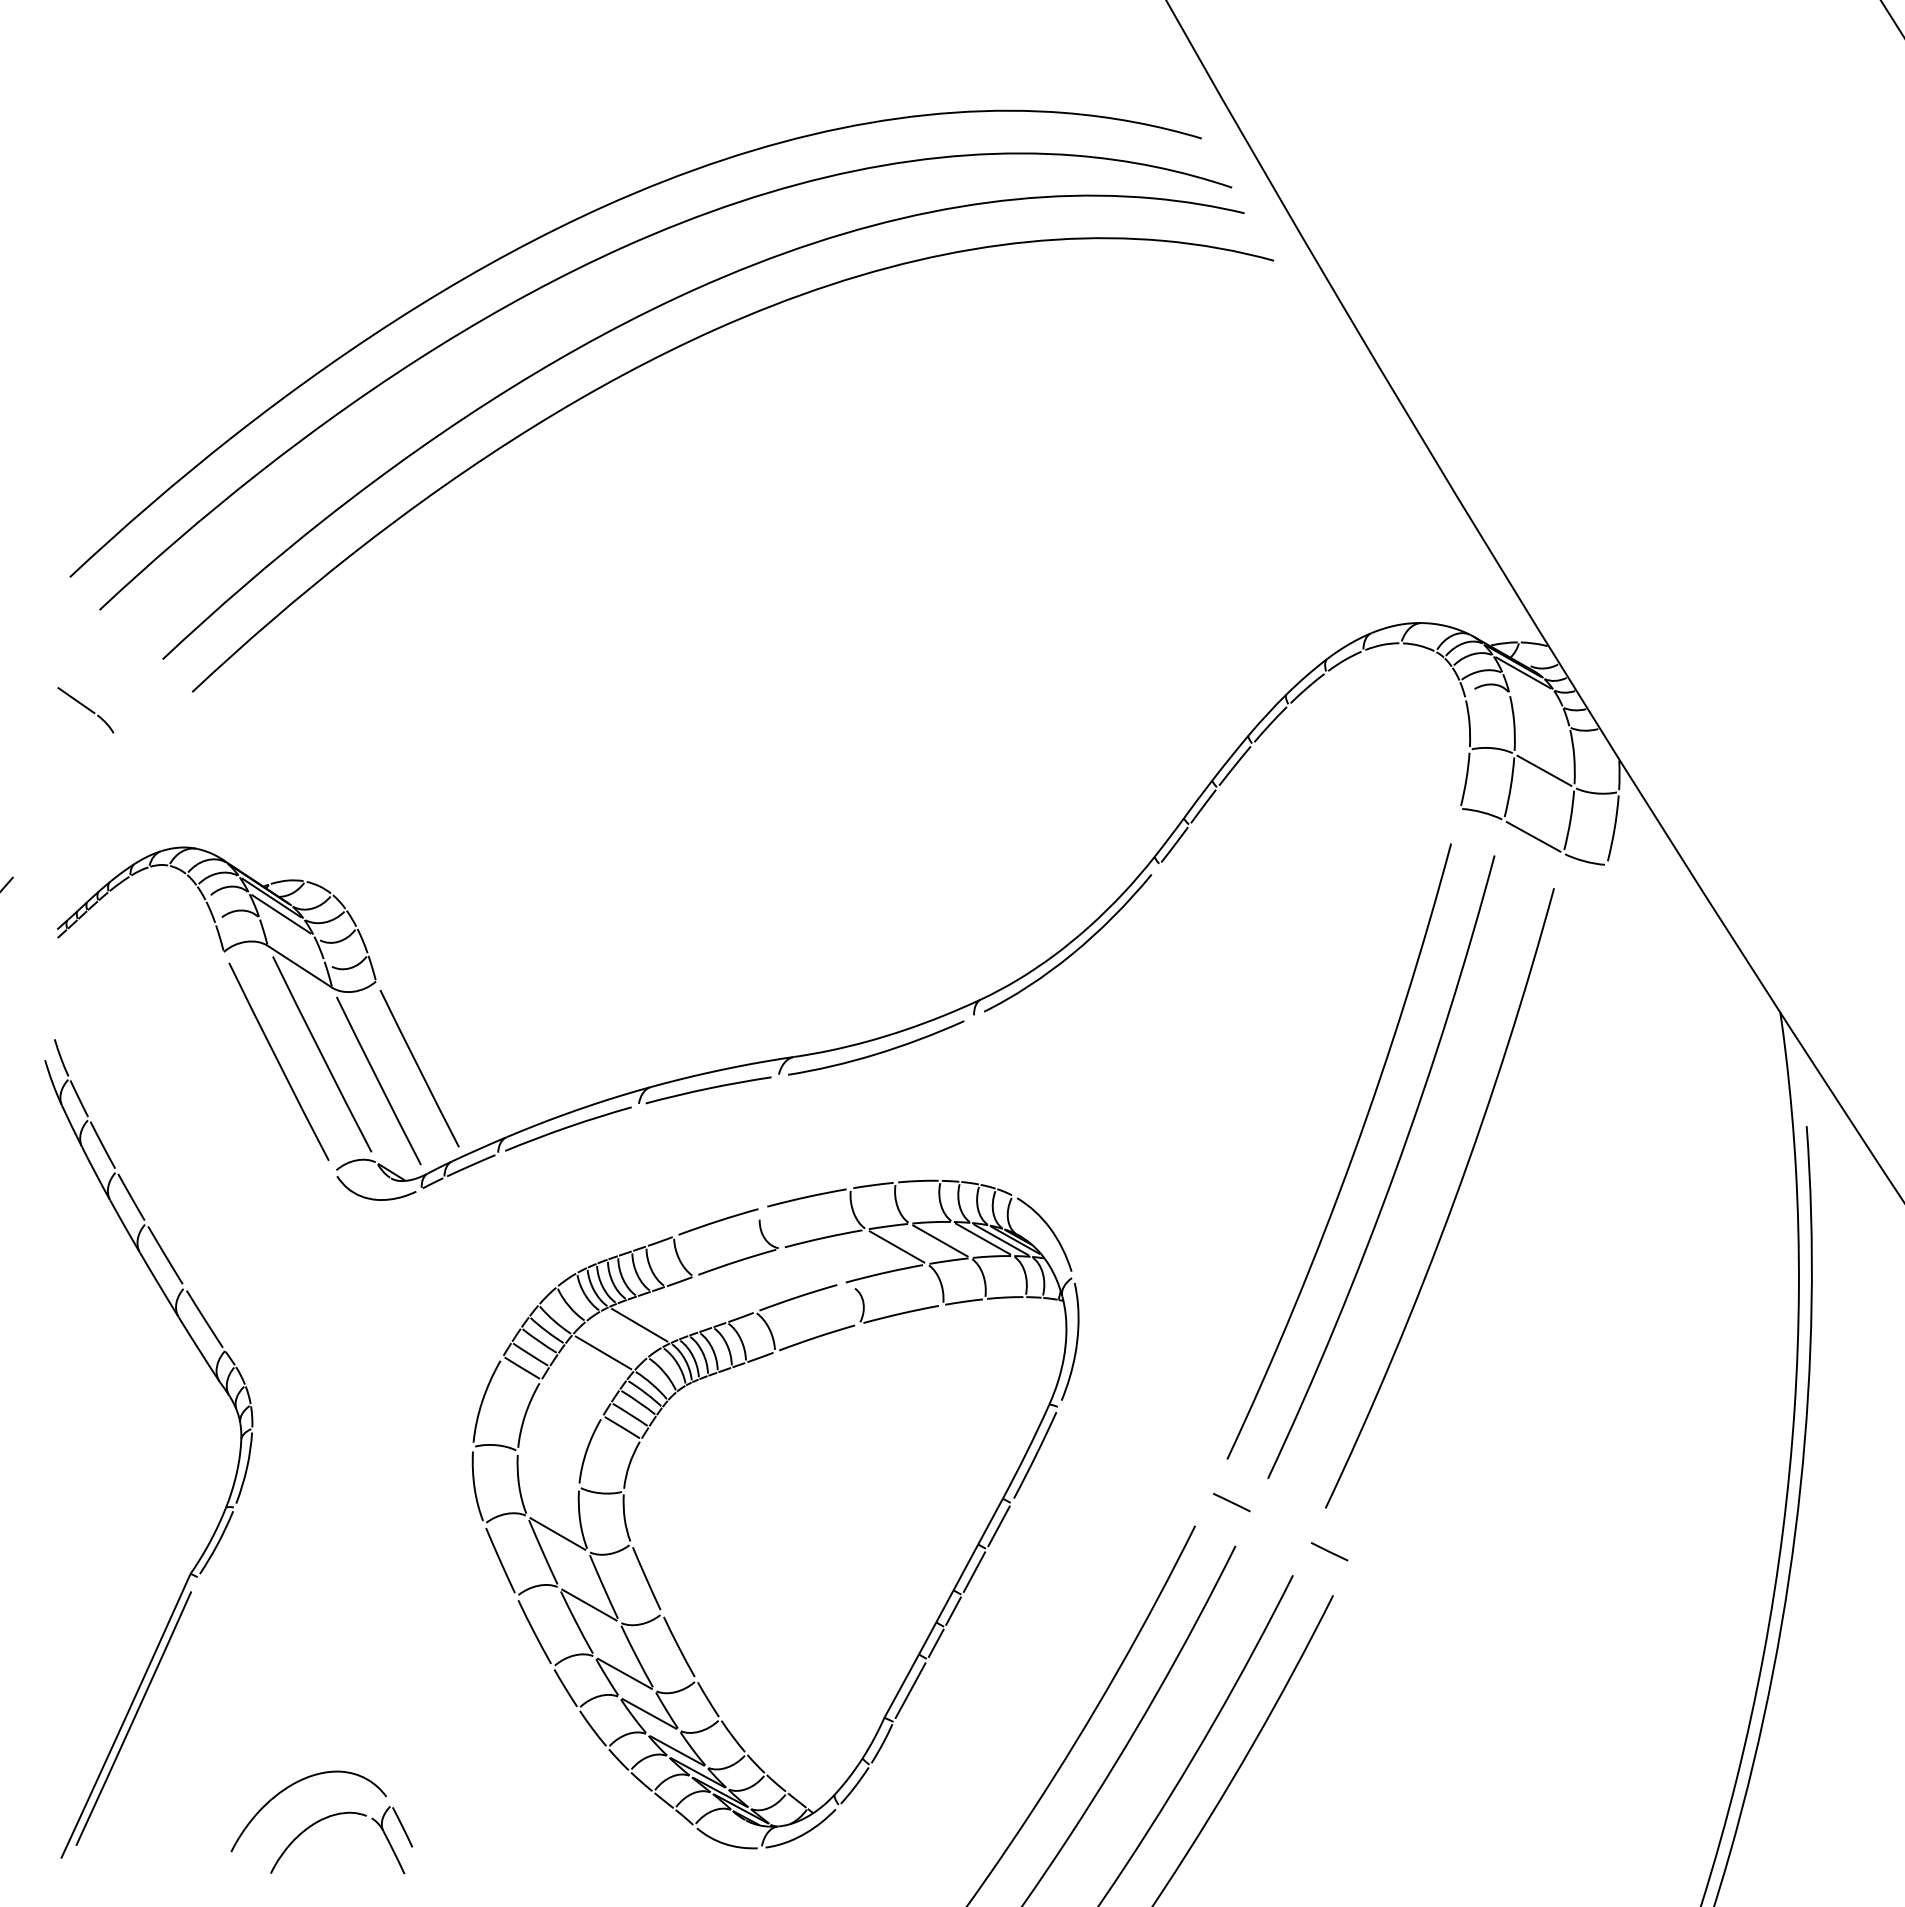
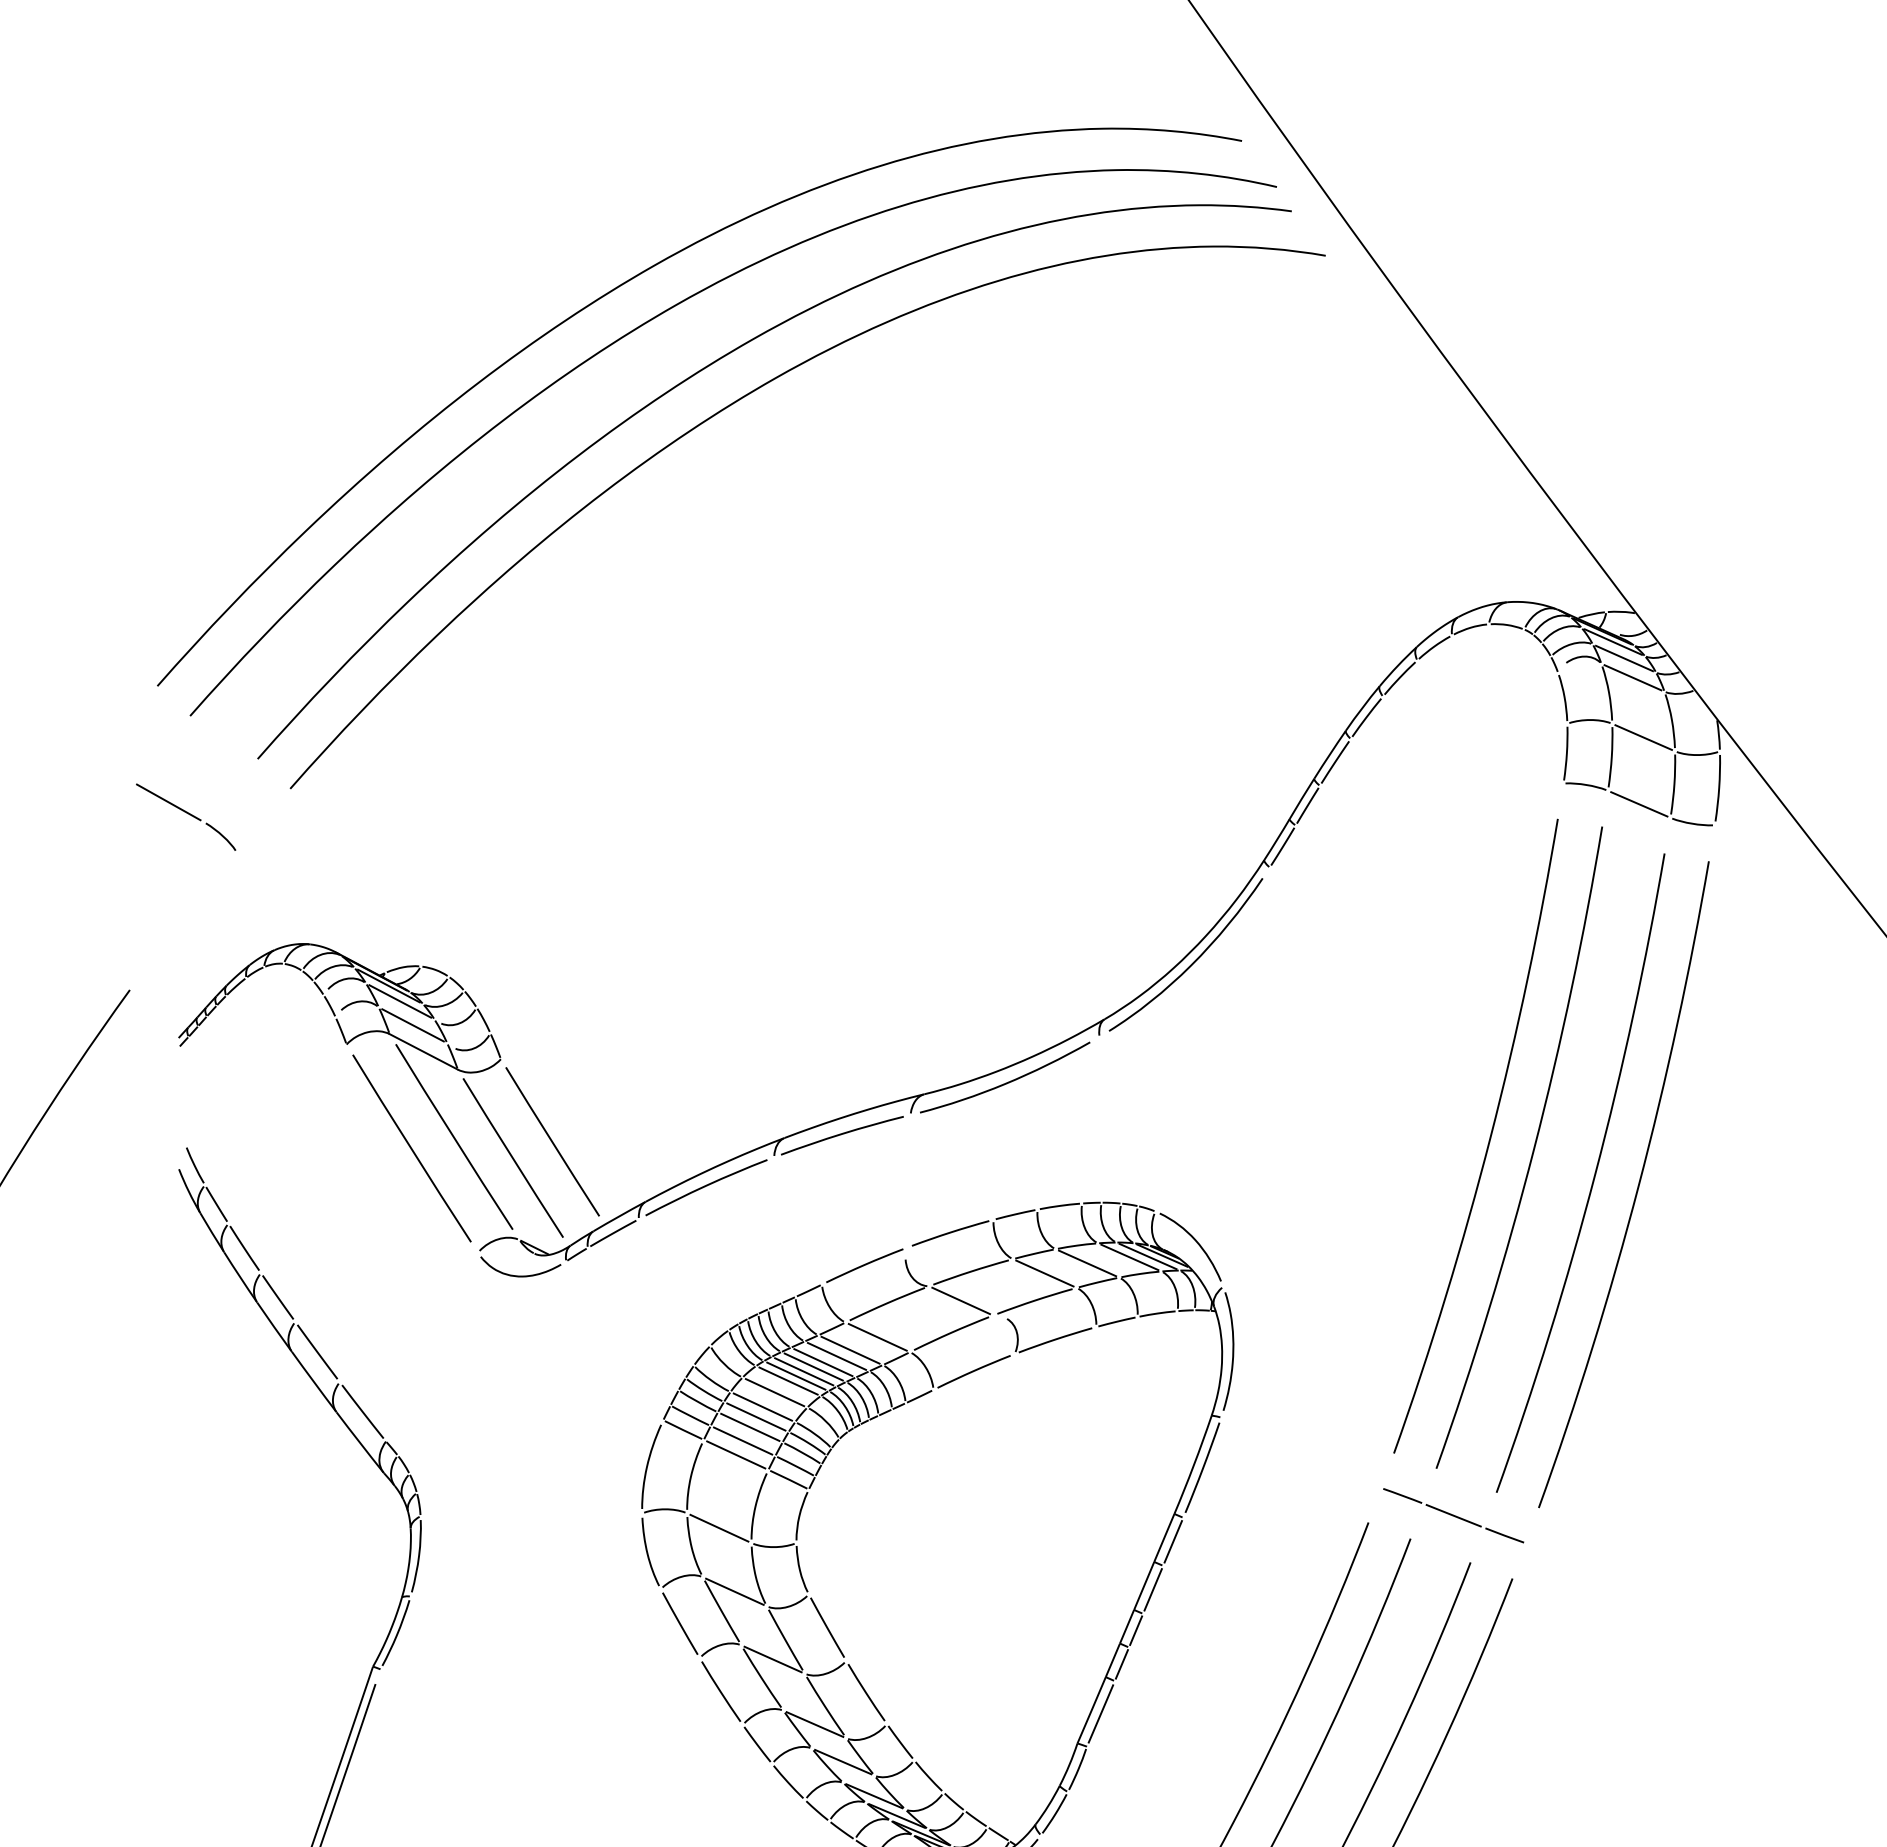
line: (1532, 689) -> (1624, 657), added
part: (85, 710) -> (185, 817), size x1.67
line: (1539, 710) -> (1633, 677), added
line: (291, 939) -> (412, 1025), added
curve: (1494, 1218) -> (1636, 1187), added
line: (810, 1266) -> (960, 1301), added
line: (724, 1294) -> (877, 1337), added
line: (695, 1304) -> (849, 1350), added
line: (681, 1309) -> (836, 1356), added
line: (667, 1314) -> (822, 1362), added
line: (657, 1317) -> (813, 1366), added
line: (647, 1321) -> (803, 1371), added
line: (631, 1329) -> (788, 1381), added
line: (616, 1339) -> (774, 1392), added
line: (595, 1361) -> (755, 1416), added
line: (588, 1371) -> (749, 1427), added
line: (580, 1384) -> (743, 1440), added
line: (571, 1397) -> (735, 1454), added
line: (548, 1469) -> (719, 1528), added
line: (1280, 1526) -> (1453, 1515), added

